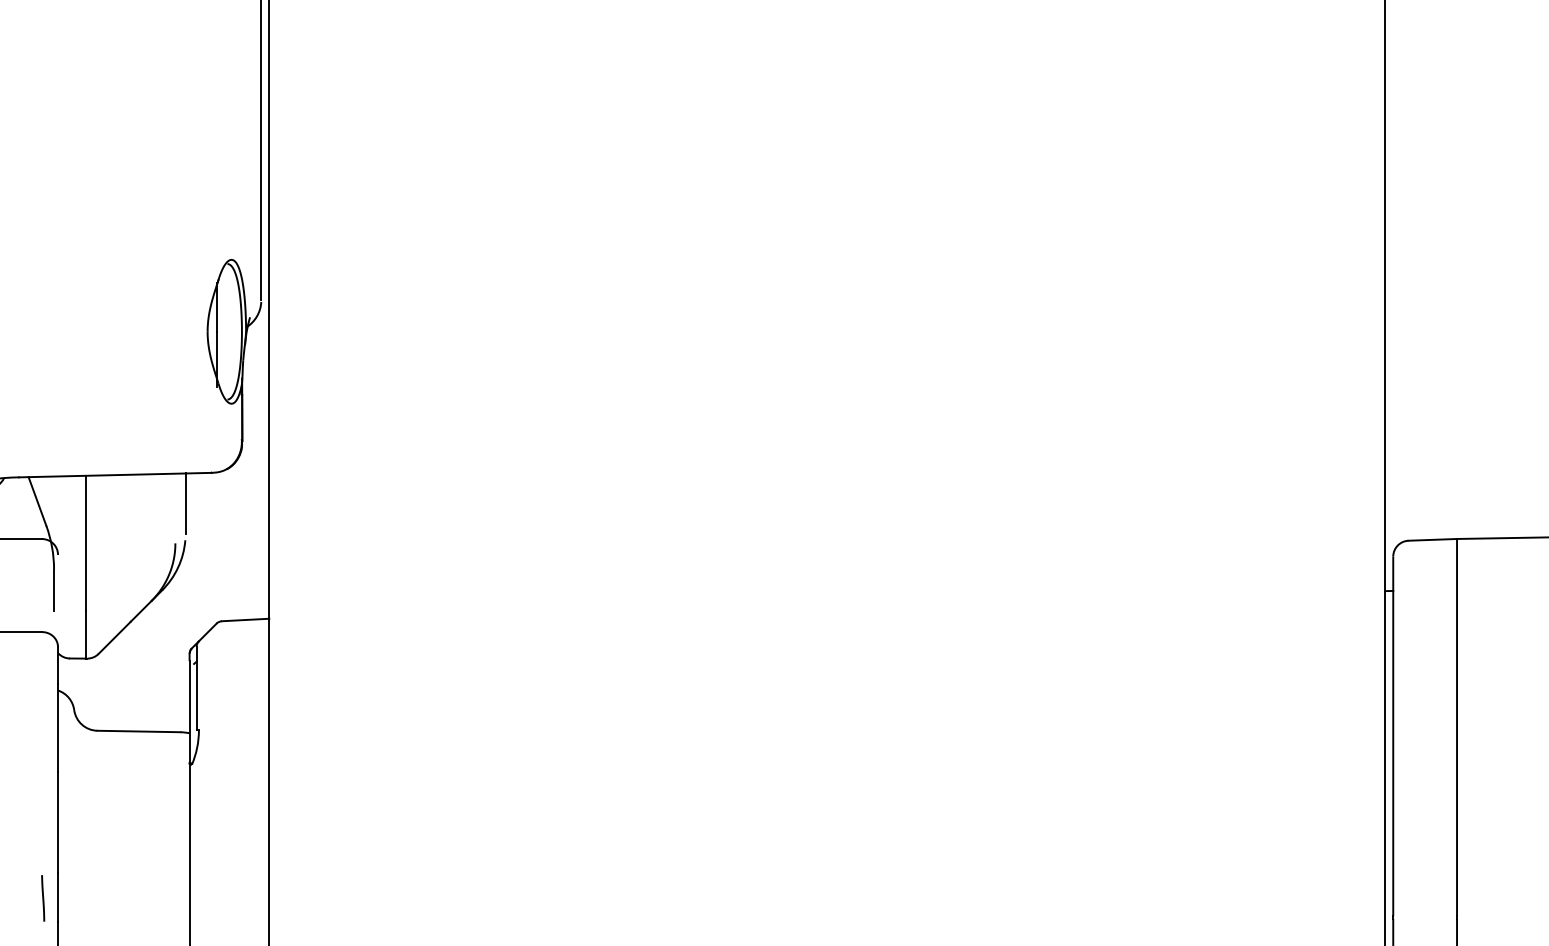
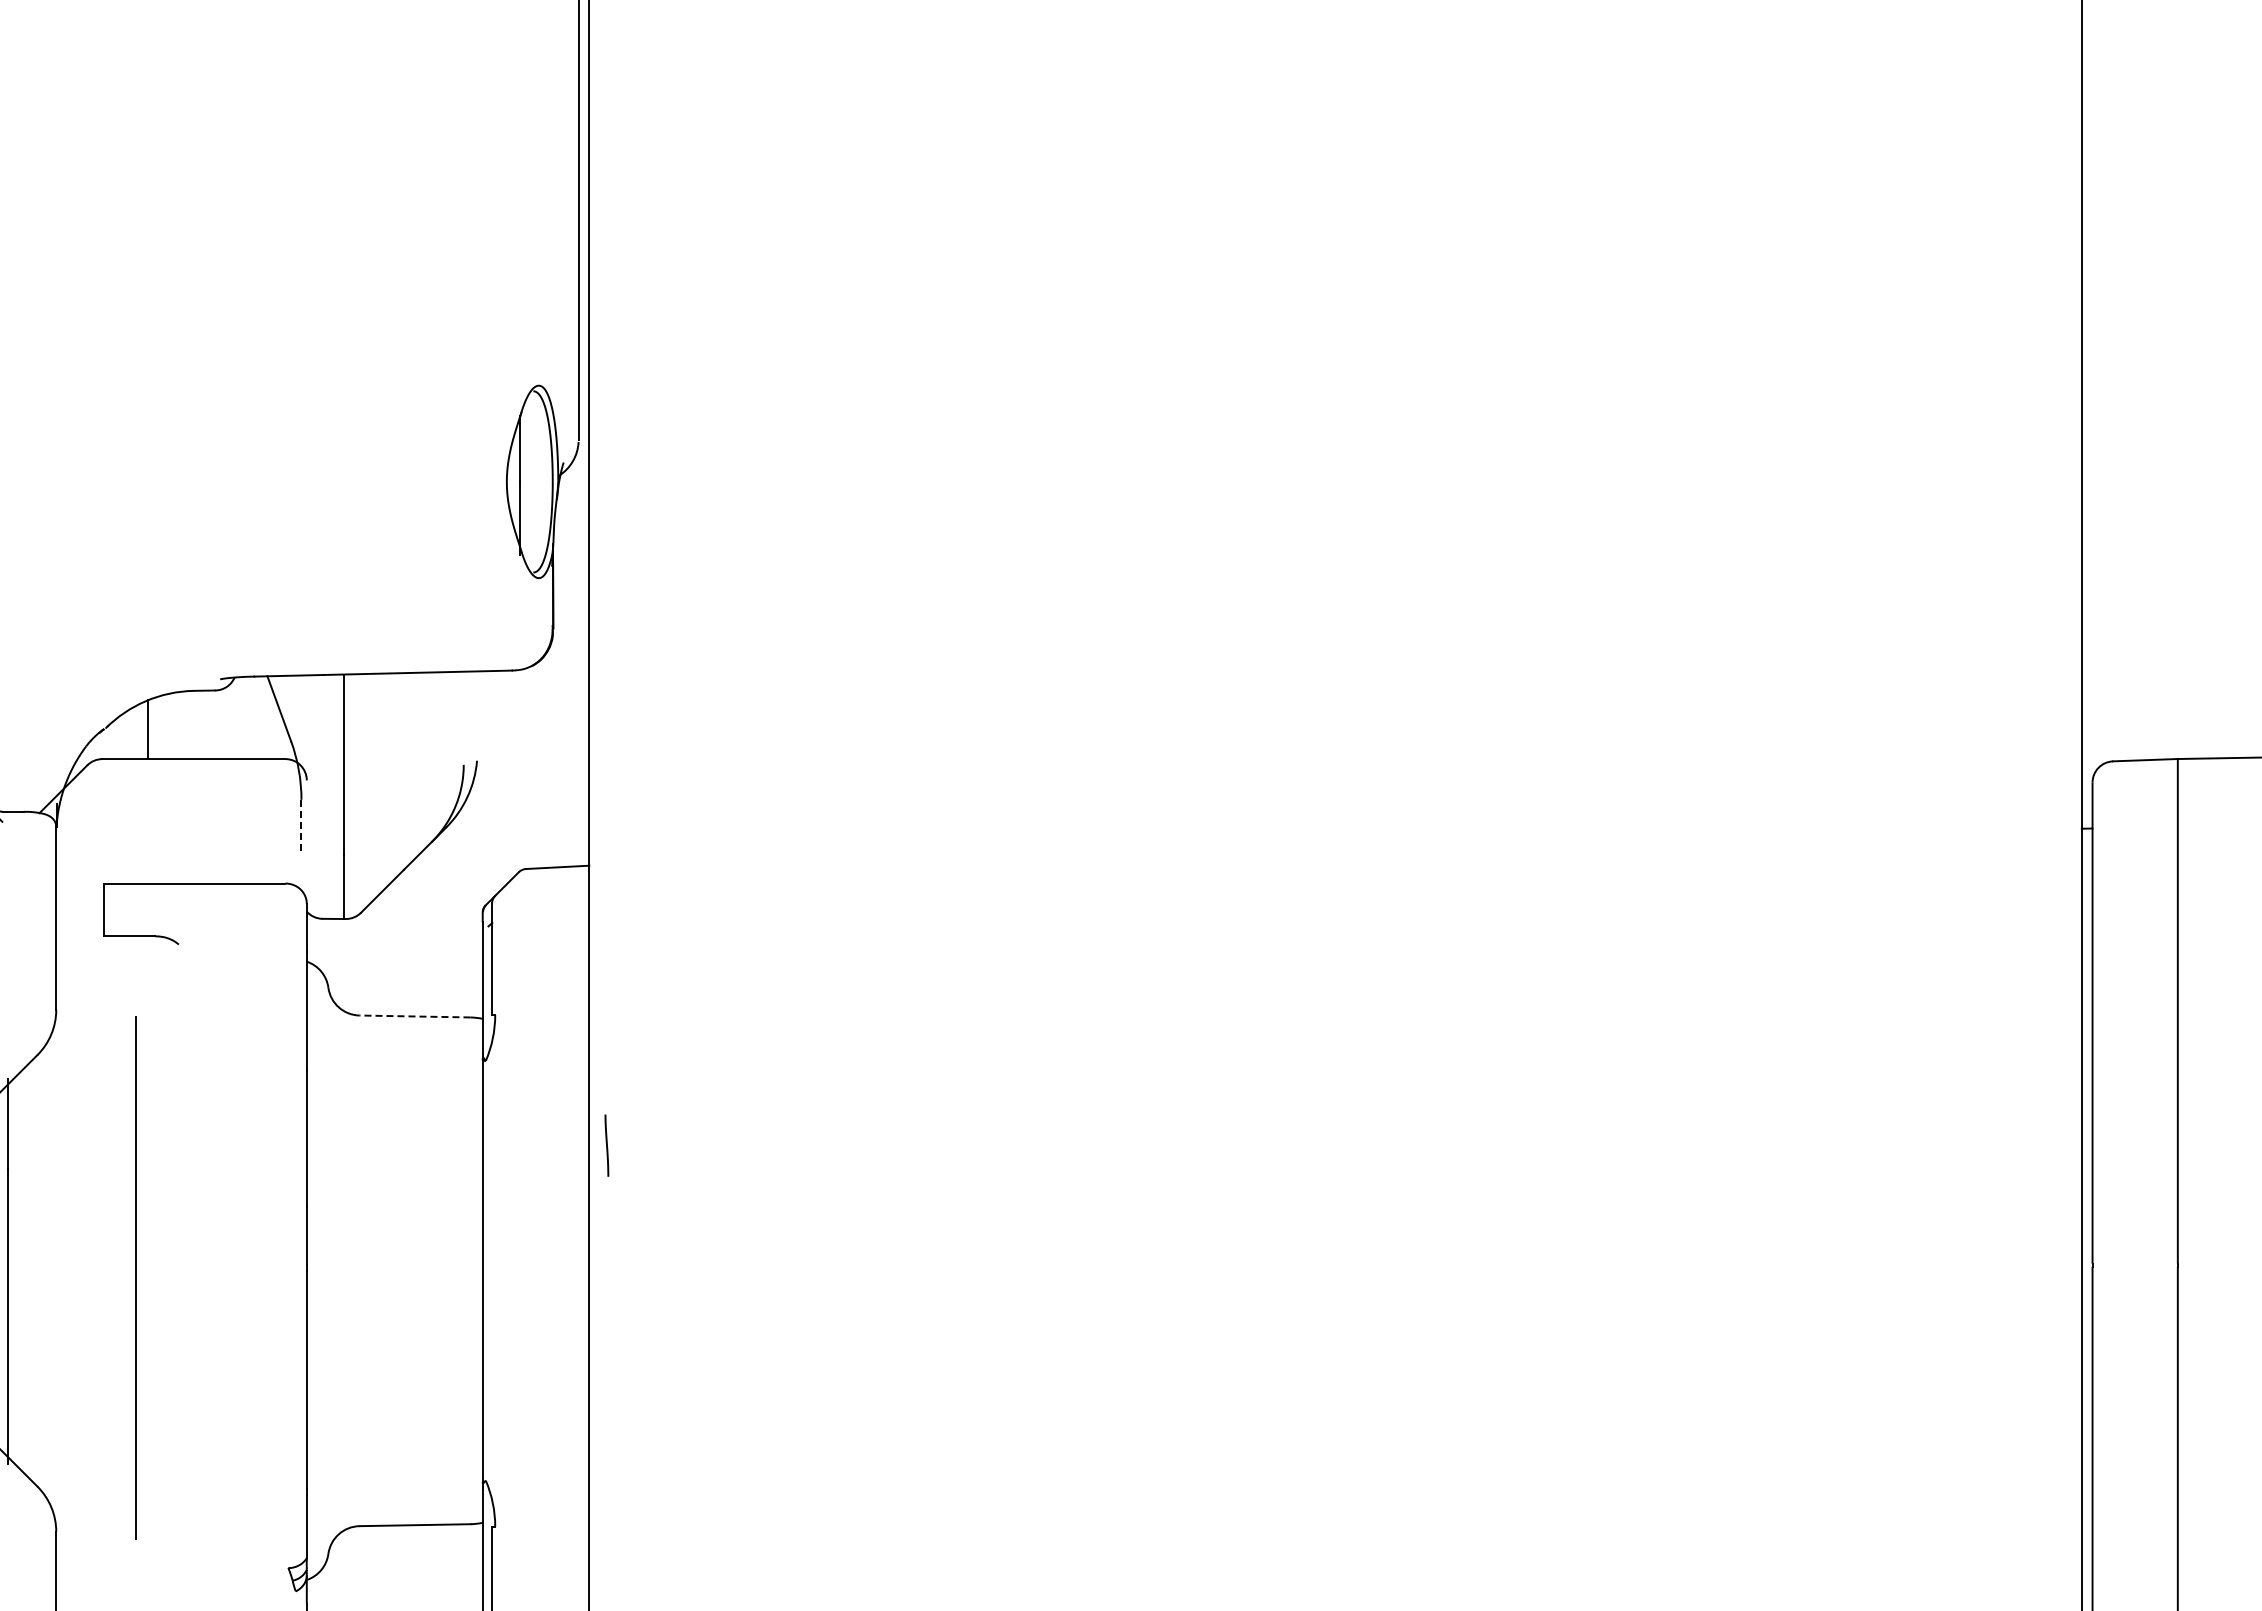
line: (185, 503) -> (477, 711), removed
line: (54, 590) -> (301, 827), solid -> dashed
line: (138, 731) -> (414, 1016), solid -> dashed
line: (42, 898) -> (606, 1145), moved

